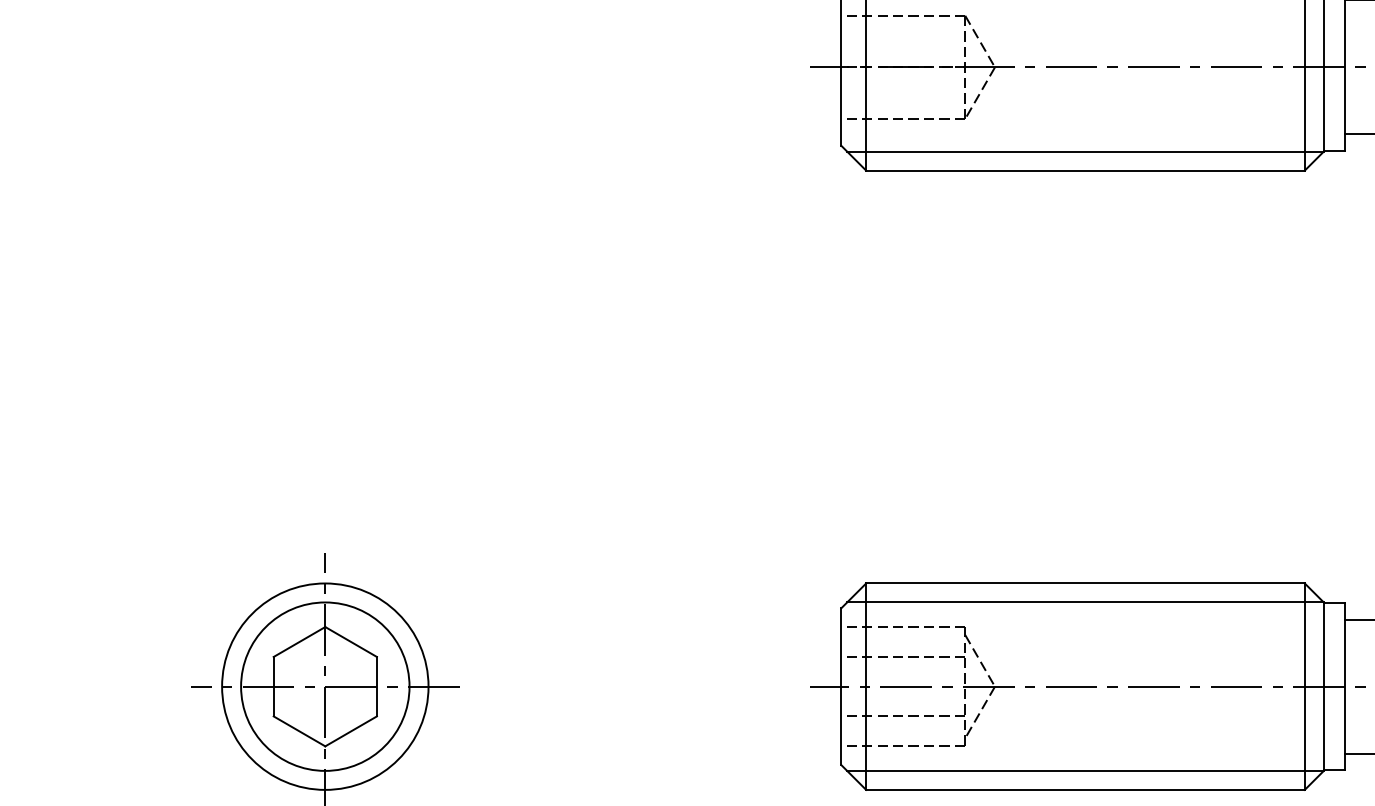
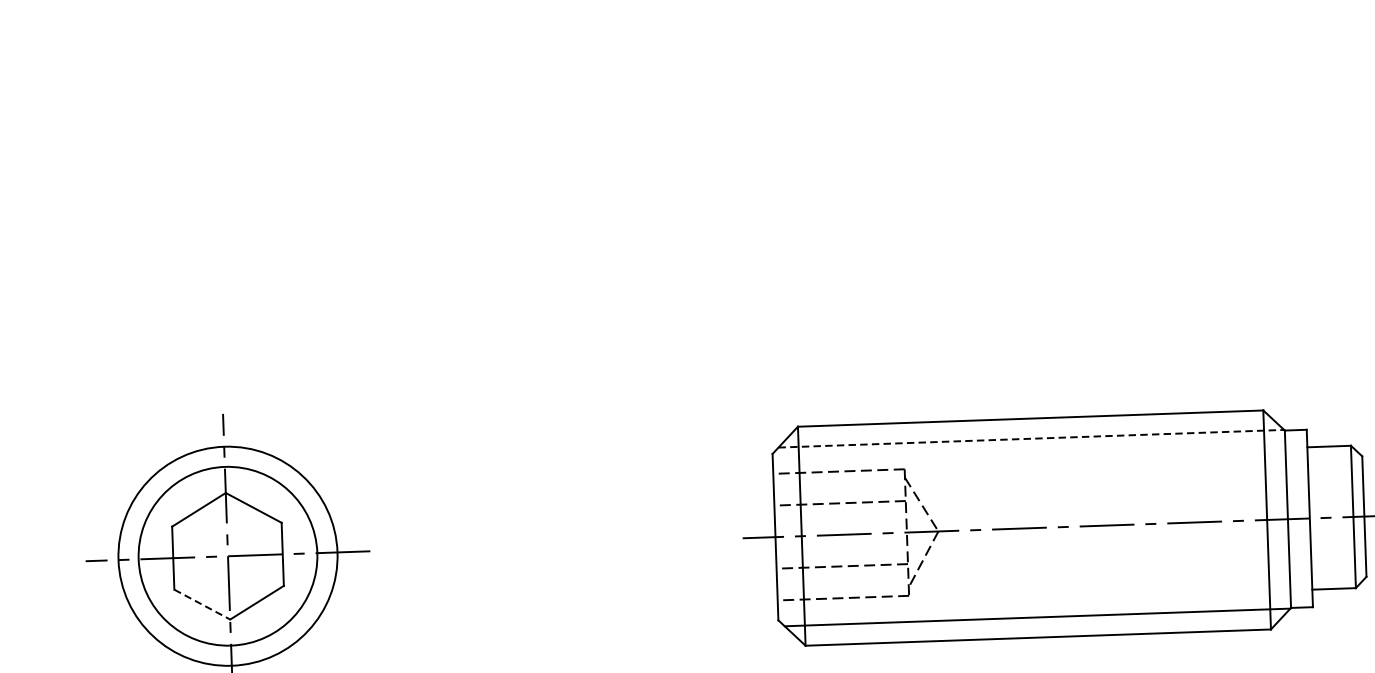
line: (1086, 602) -> (1032, 438), solid -> dashed
line: (299, 731) -> (202, 604), solid -> dashed

